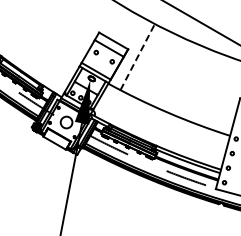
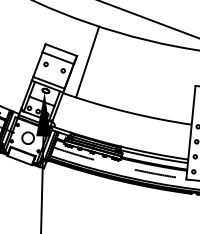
line: (137, 56) -> (87, 61), dashed -> solid

